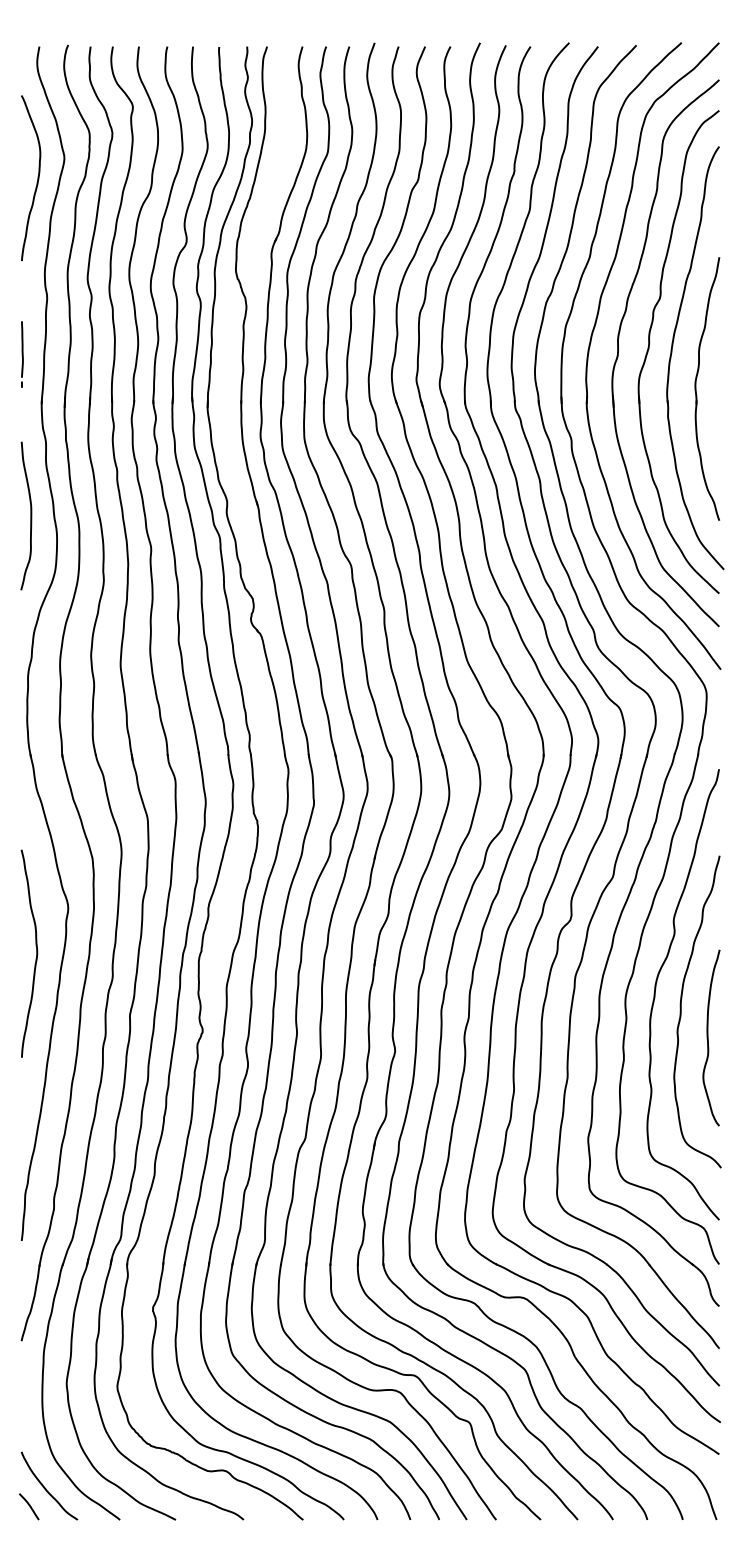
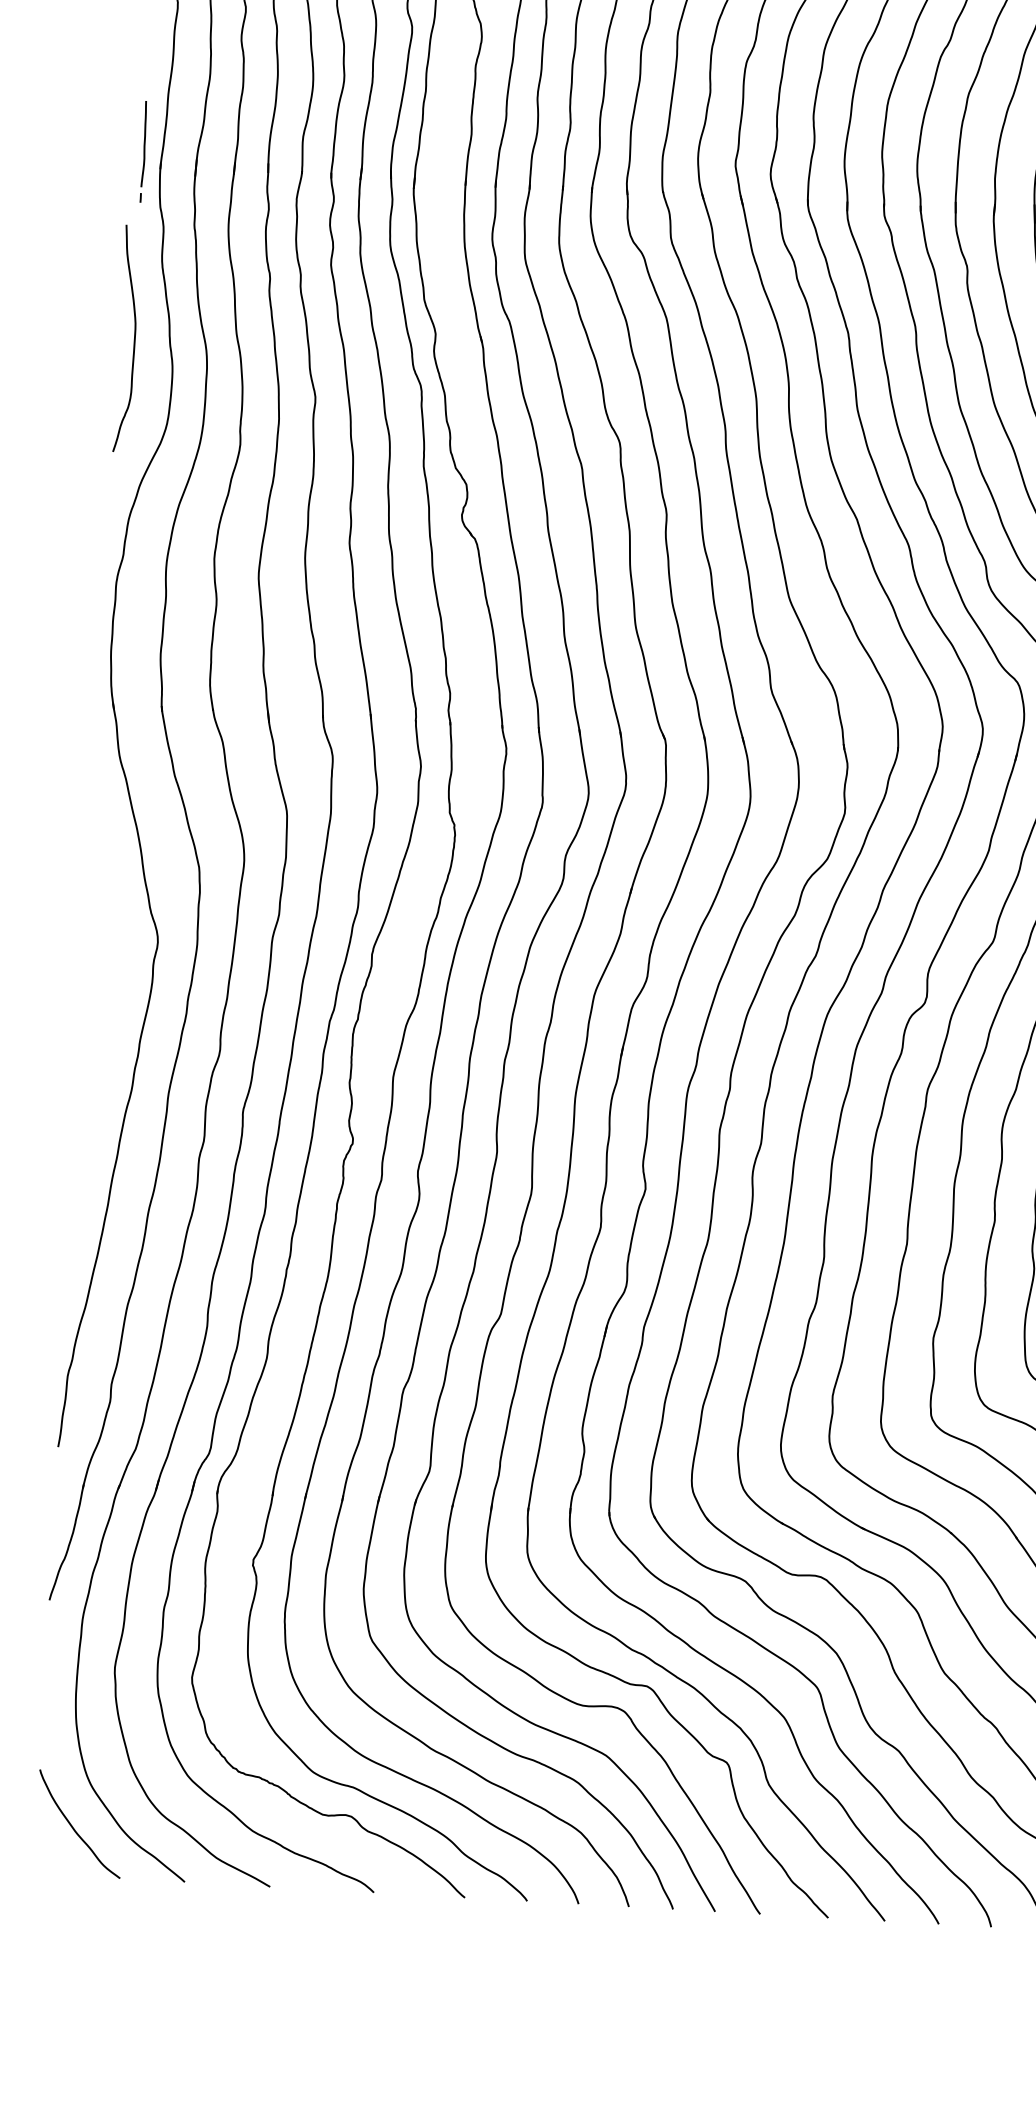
line: (22, 354) -> (144, 151), moved
curve: (36, 953) -> (105, 1008), removed
curve: (29, 1506) -> (47, 1853), removed

